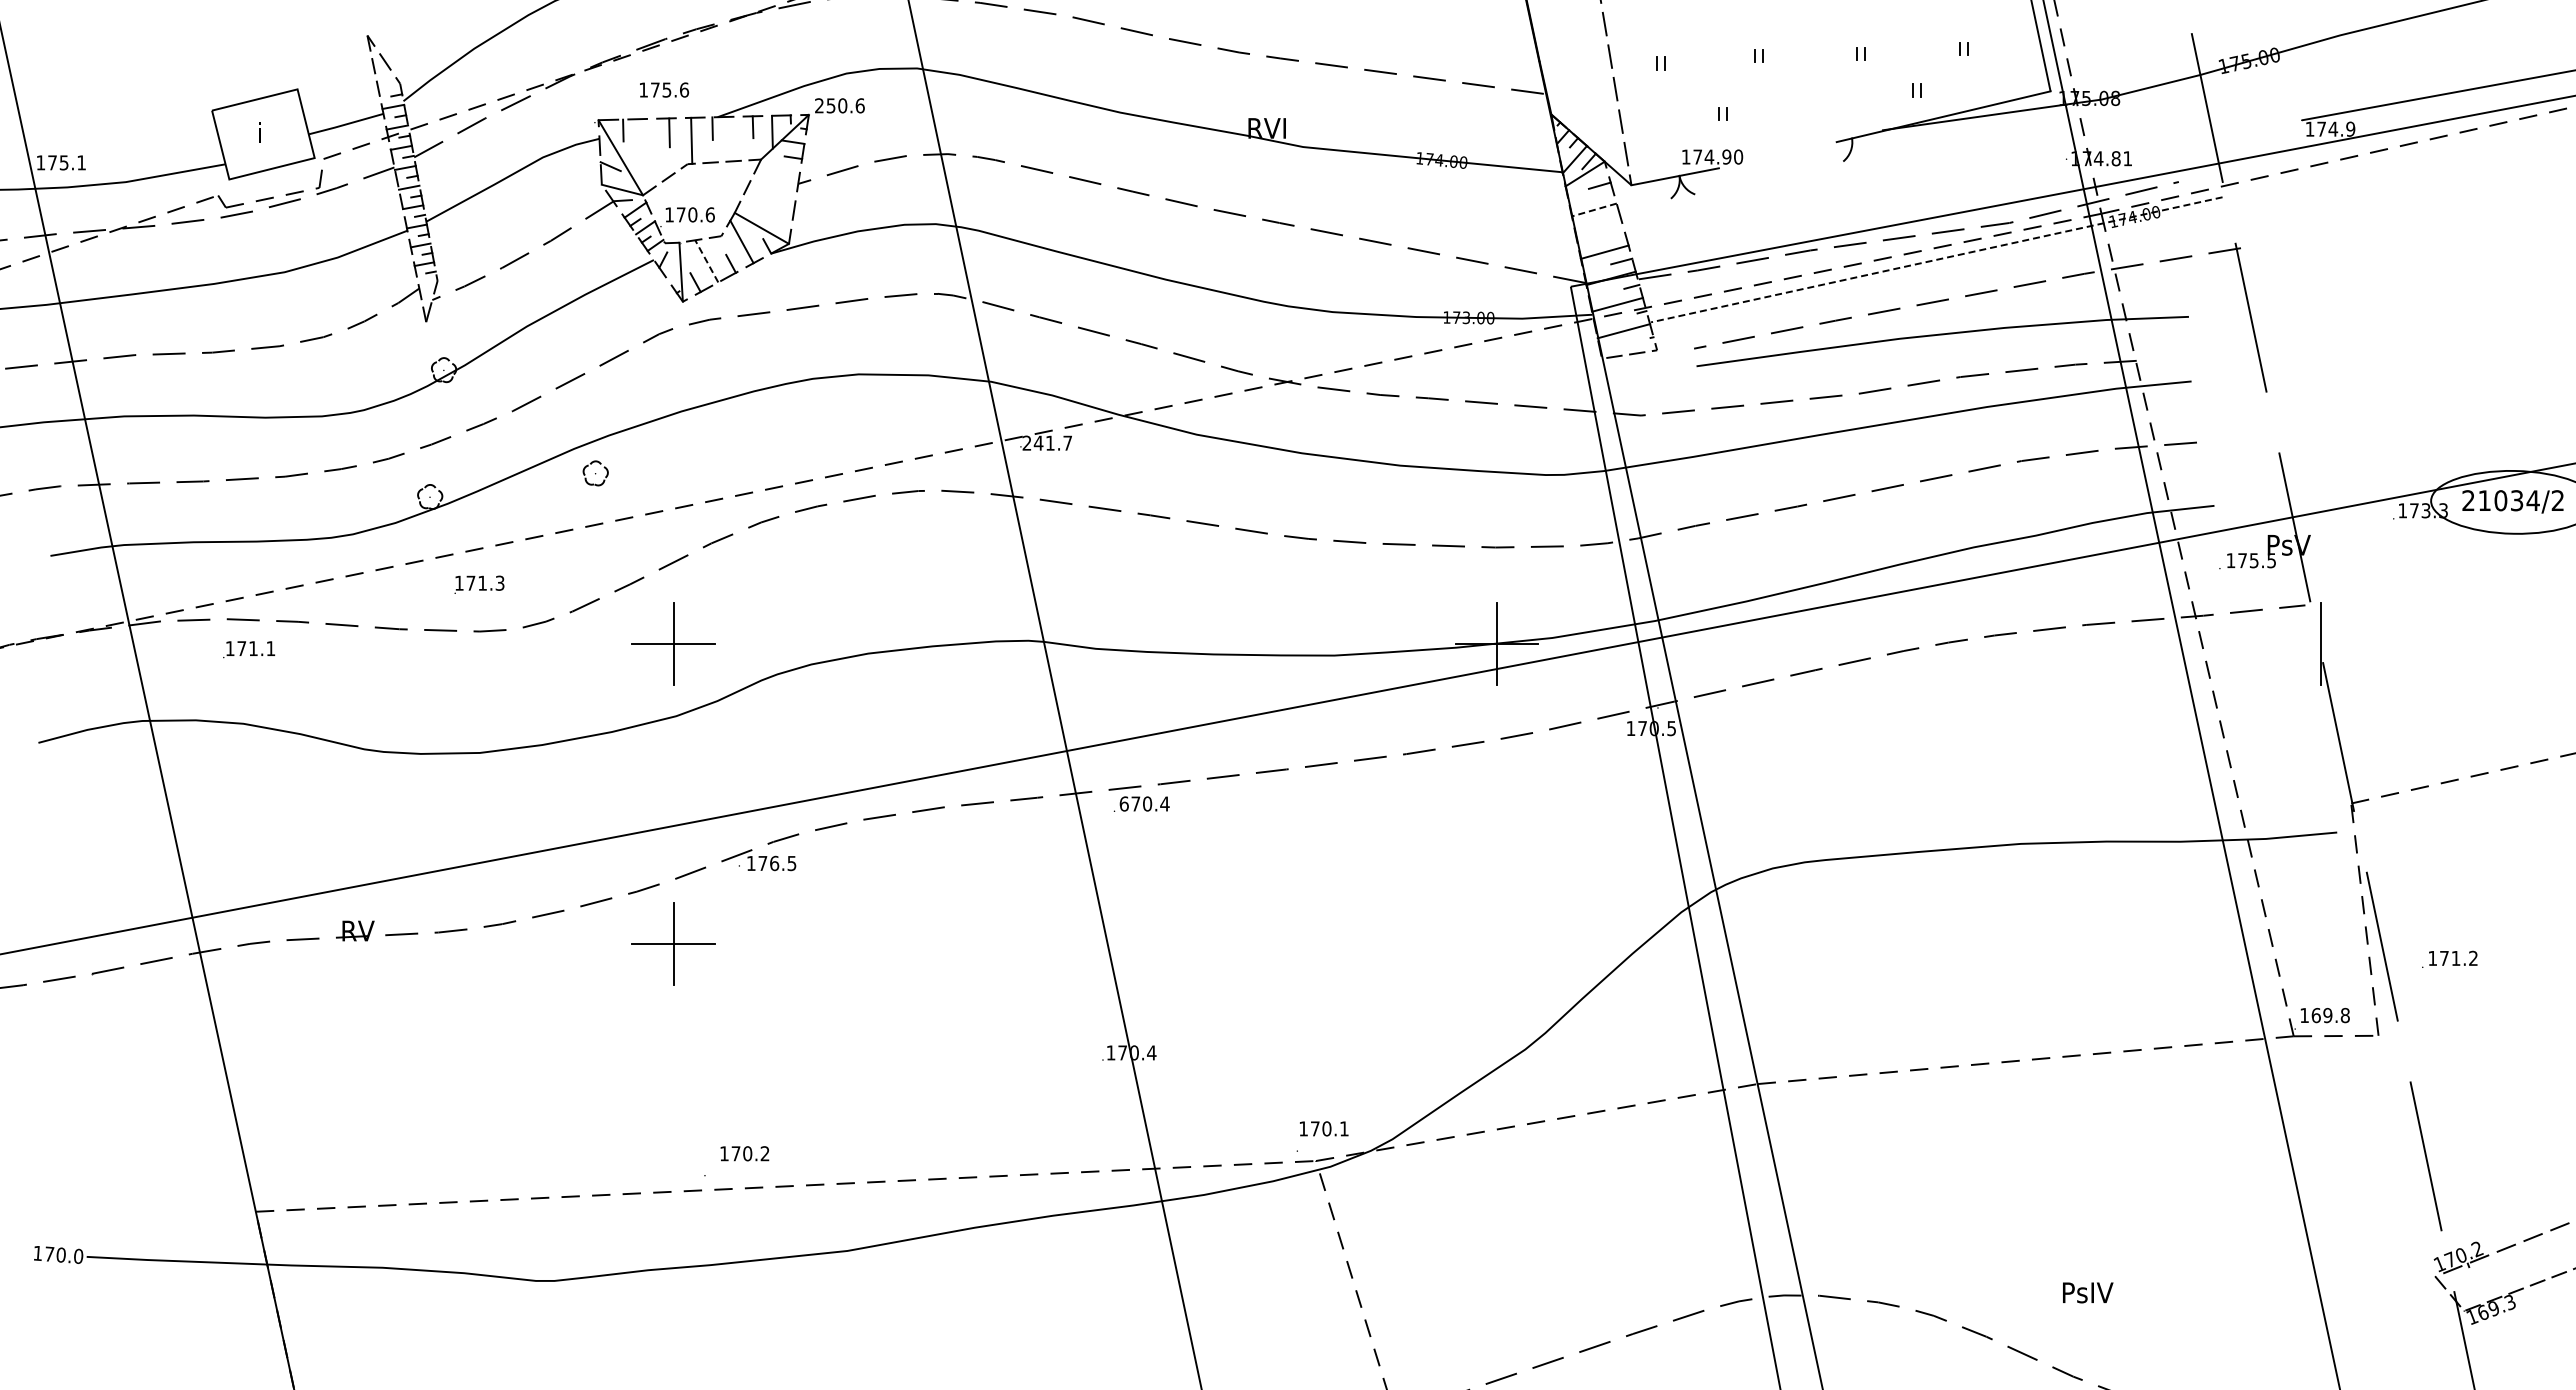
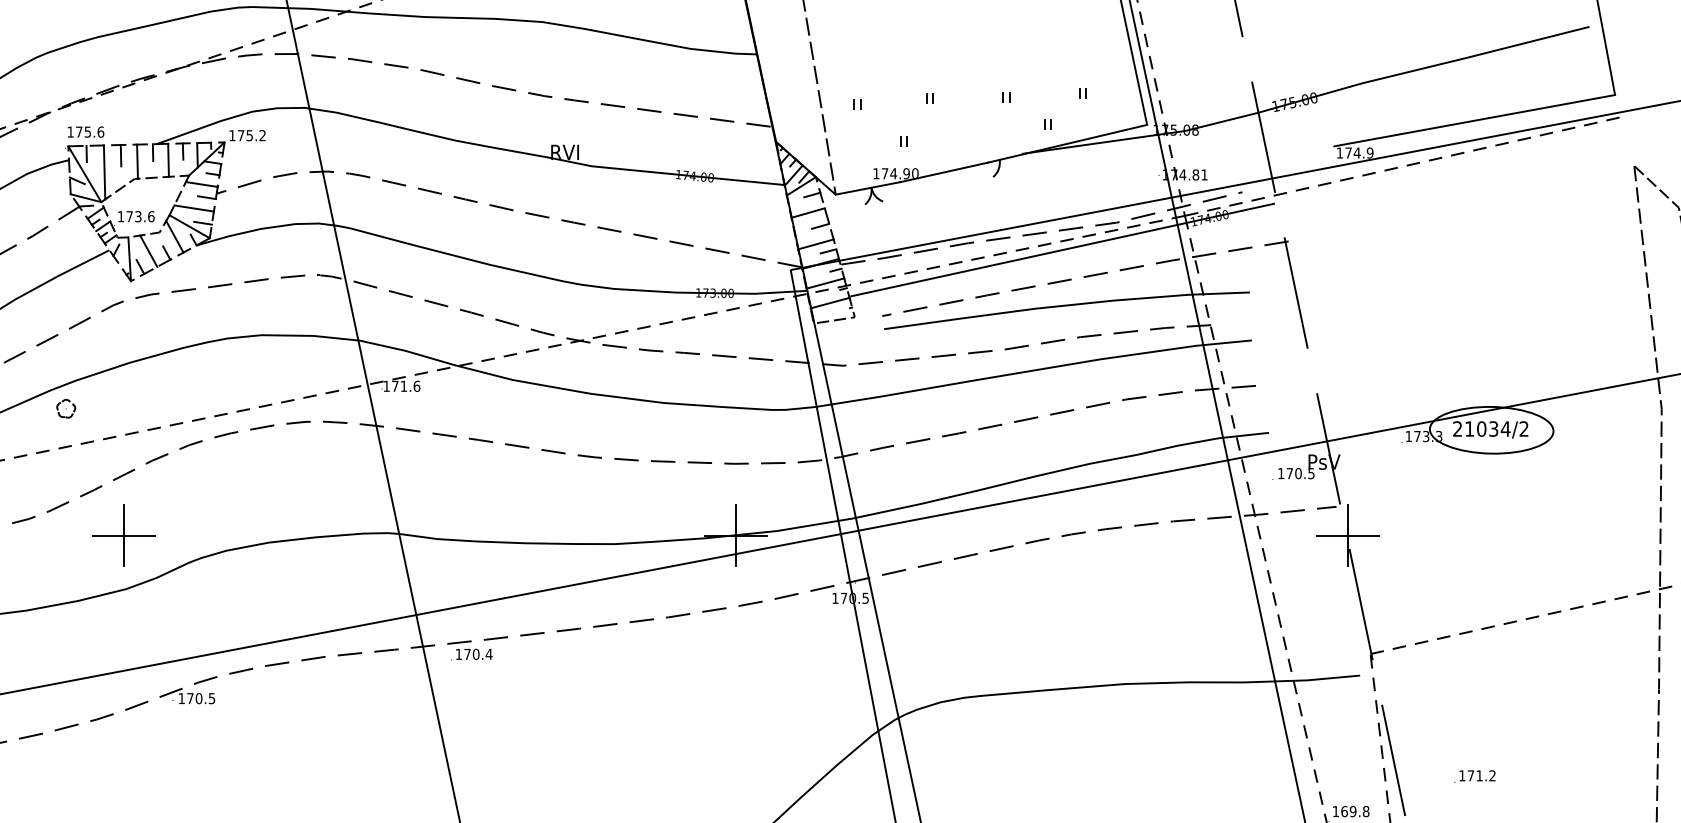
text: (664, 89) -> (86, 131), moved
text: (839, 105) -> (247, 135), 250.6 -> 175.2
line: (732, 138) -> (167, 159), added
line: (647, 155) -> (104, 172), added
line: (1777, 155) -> (944, 172), added
line: (777, 171) -> (201, 184), added
line: (785, 189) -> (207, 197), added
line: (767, 203) -> (193, 208), added
line: (1593, 210) -> (807, 213), dashed -> solid
text: (692, 214) -> (138, 216), 170.6 -> 173.6
line: (779, 223) -> (202, 223), added
line: (1610, 227) -> (820, 226), added
line: (1936, 259) -> (1062, 249), dashed -> solid
line: (706, 260) -> (148, 250), dashed -> solid
text: (1047, 442) -> (401, 385), 241.7 -> 171.6
text: (2253, 560) -> (1297, 473), 175.5 -> 170.5
line: (2320, 644) -> (1347, 535), added
text: (1123, 803) -> (458, 654), 670.4 -> 170.4
text: (774, 862) -> (199, 697), 176.5 -> 170.5
part: (673, 943) -> (123, 758), removed
text: (2449, 958) -> (1474, 775), moved

